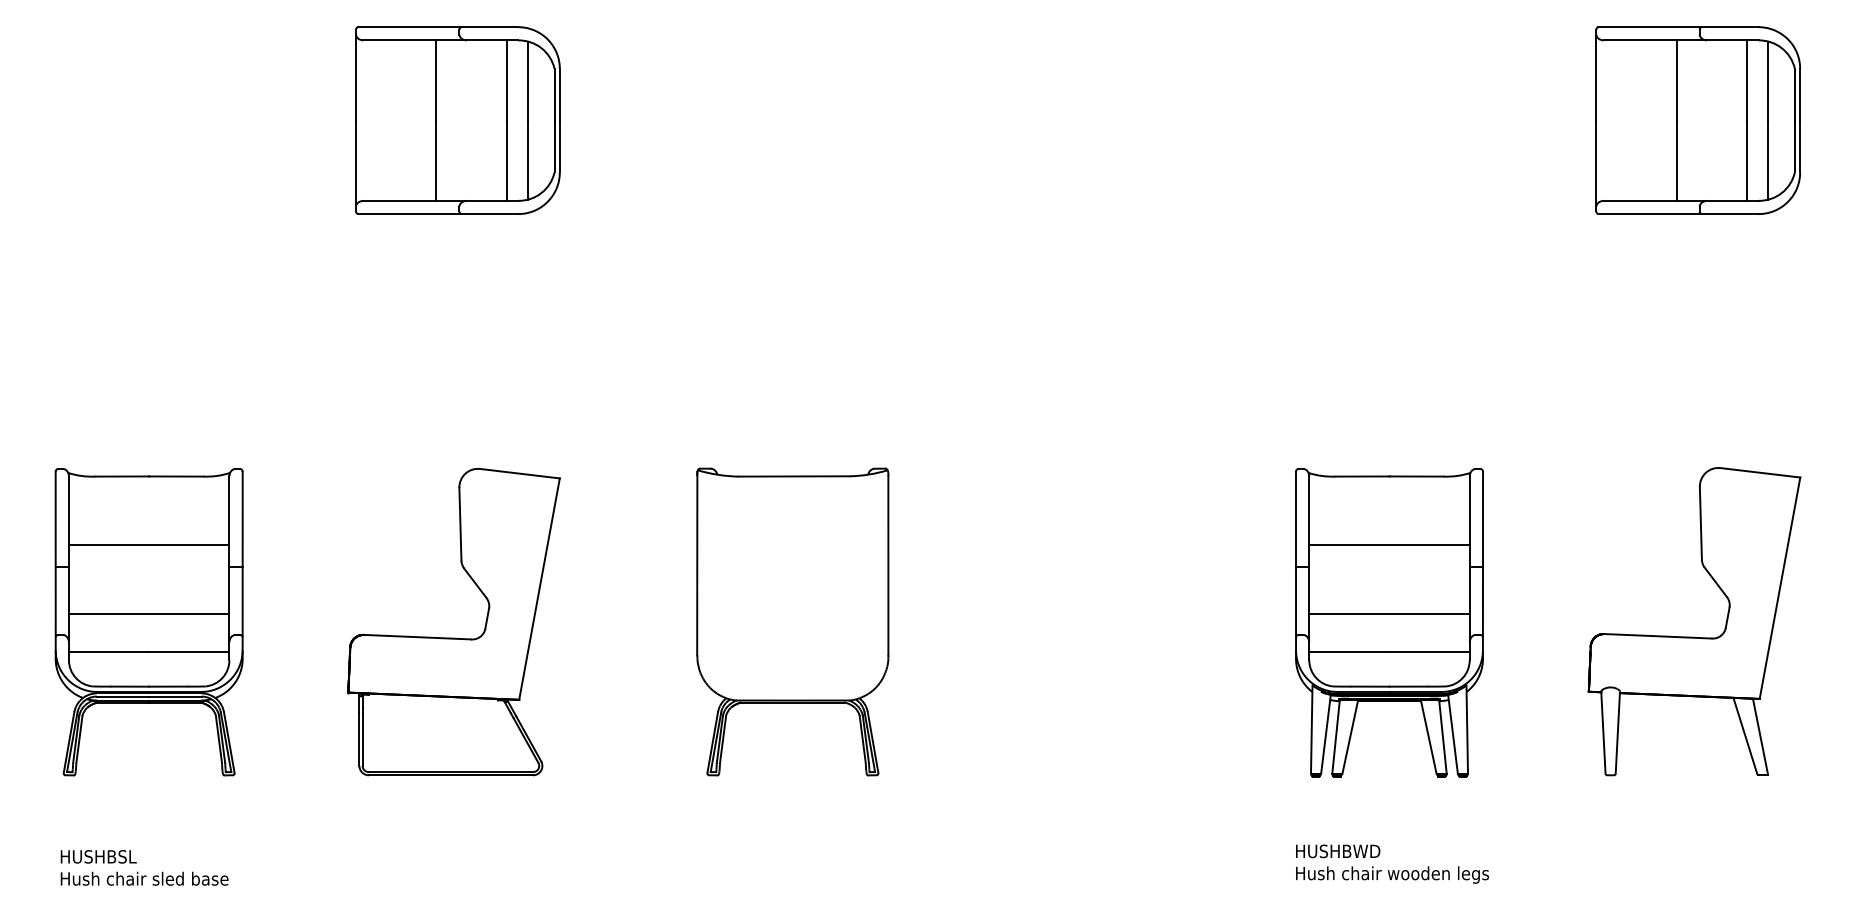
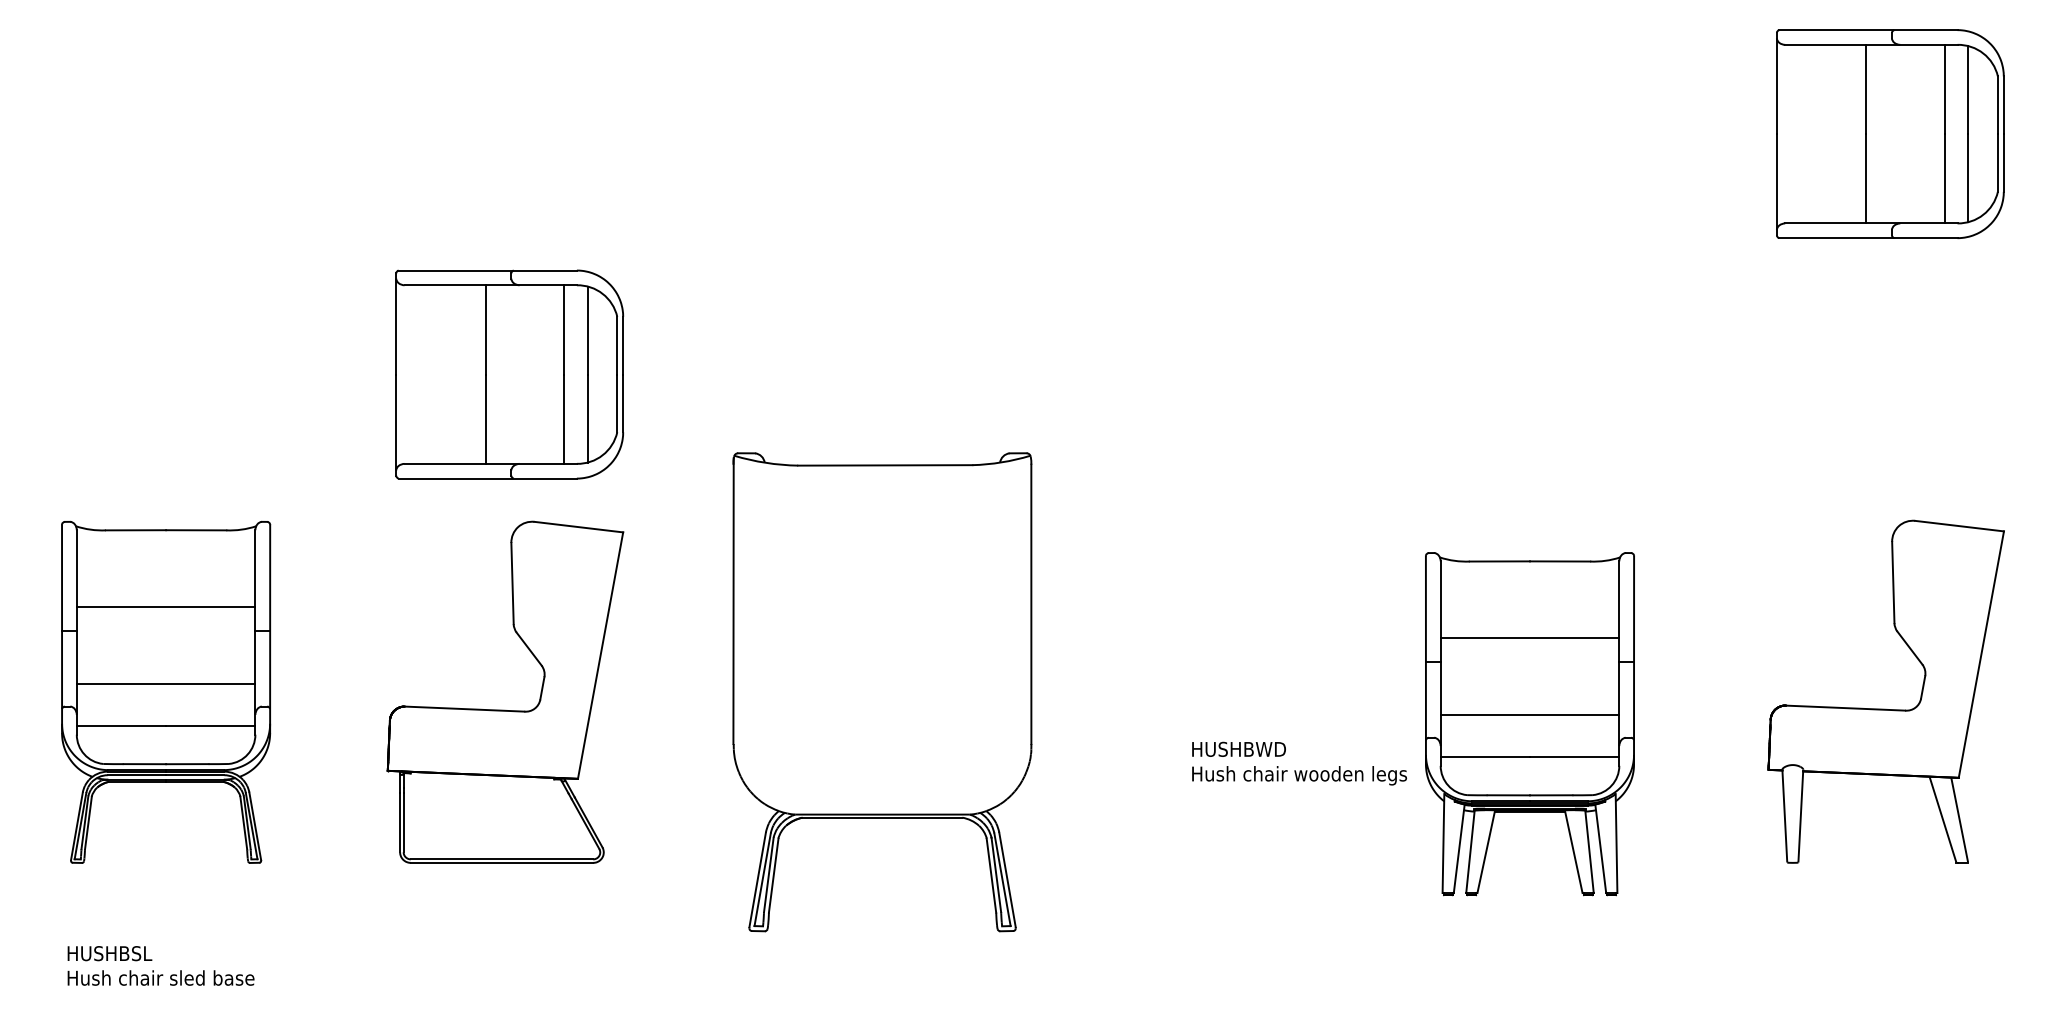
part: (457, 120) -> (509, 374), moved
part: (792, 621) -> (882, 691), size x1.4
part: (1389, 622) -> (1529, 723), moved
text: (1392, 863) -> (1299, 762), moved

